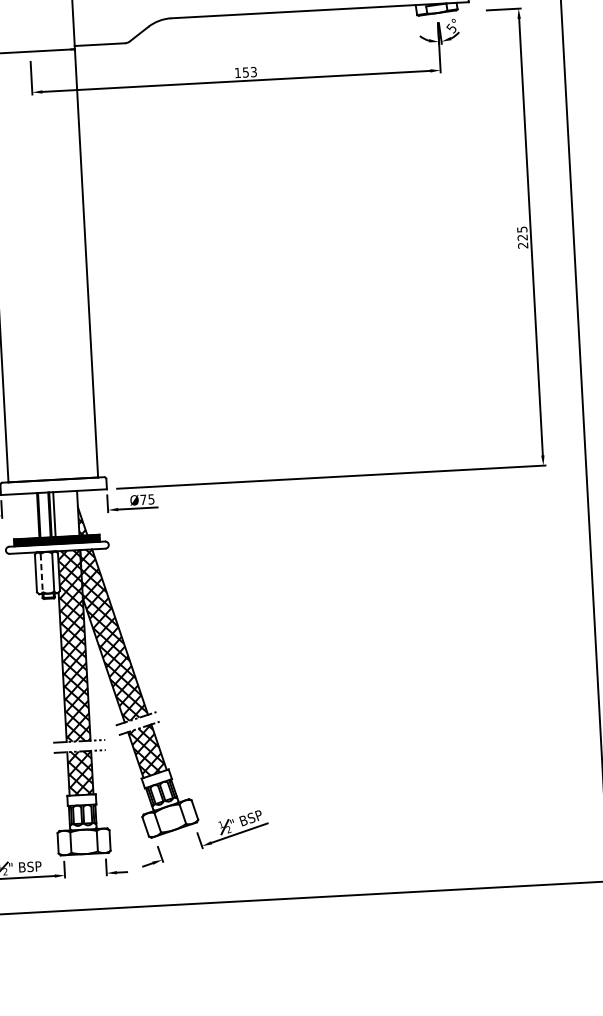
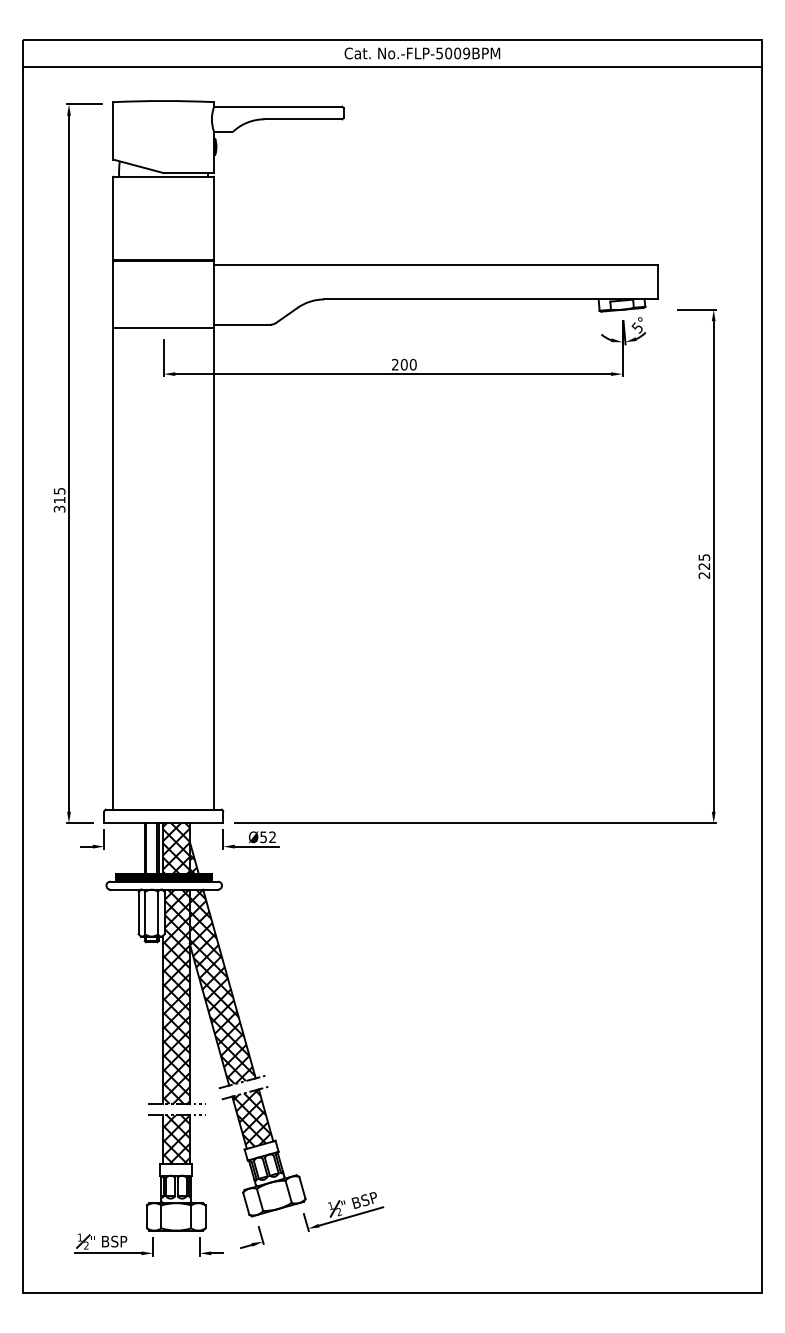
text: (246, 72) -> (404, 364), 153 -> 200
text: (146, 499) -> (267, 837), Ø75 -> Ø52
hatch: (65, 514) -> (175, 848), added
line: (42, 573) -> (145, 913), dashed -> solid

